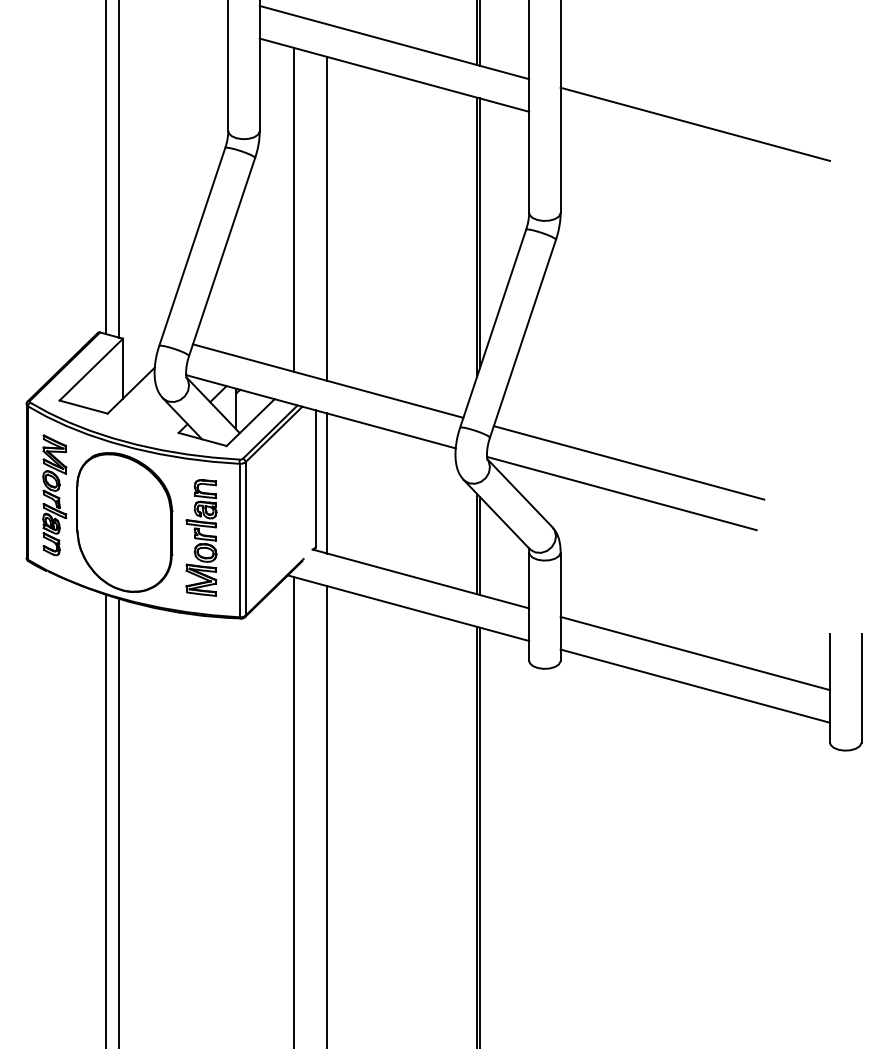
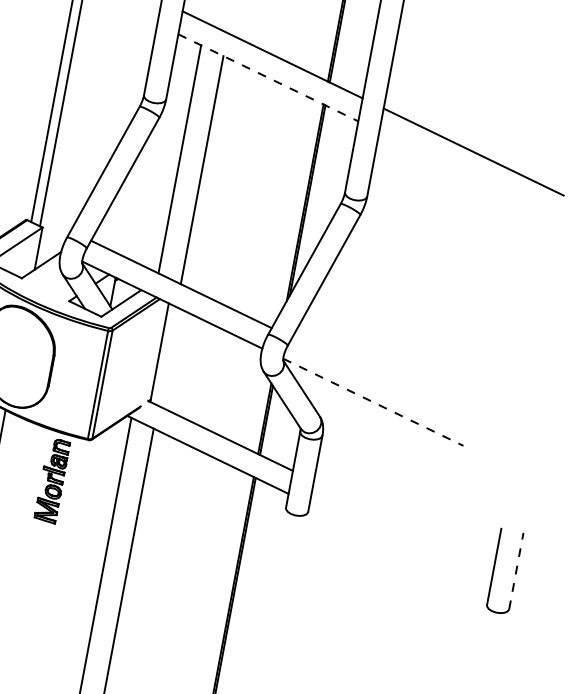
line: (394, 75) -> (268, 78), solid -> dashed
line: (628, 462) -> (382, 381), removed
line: (327, 483) -> (167, 356), removed
line: (621, 493) -> (373, 402), solid -> dashed
part: (201, 537) -> (52, 480), moved
line: (695, 653) -> (404, 524), removed
line: (695, 685) -> (399, 547), removed
line: (861, 687) -> (516, 570), solid -> dashed

